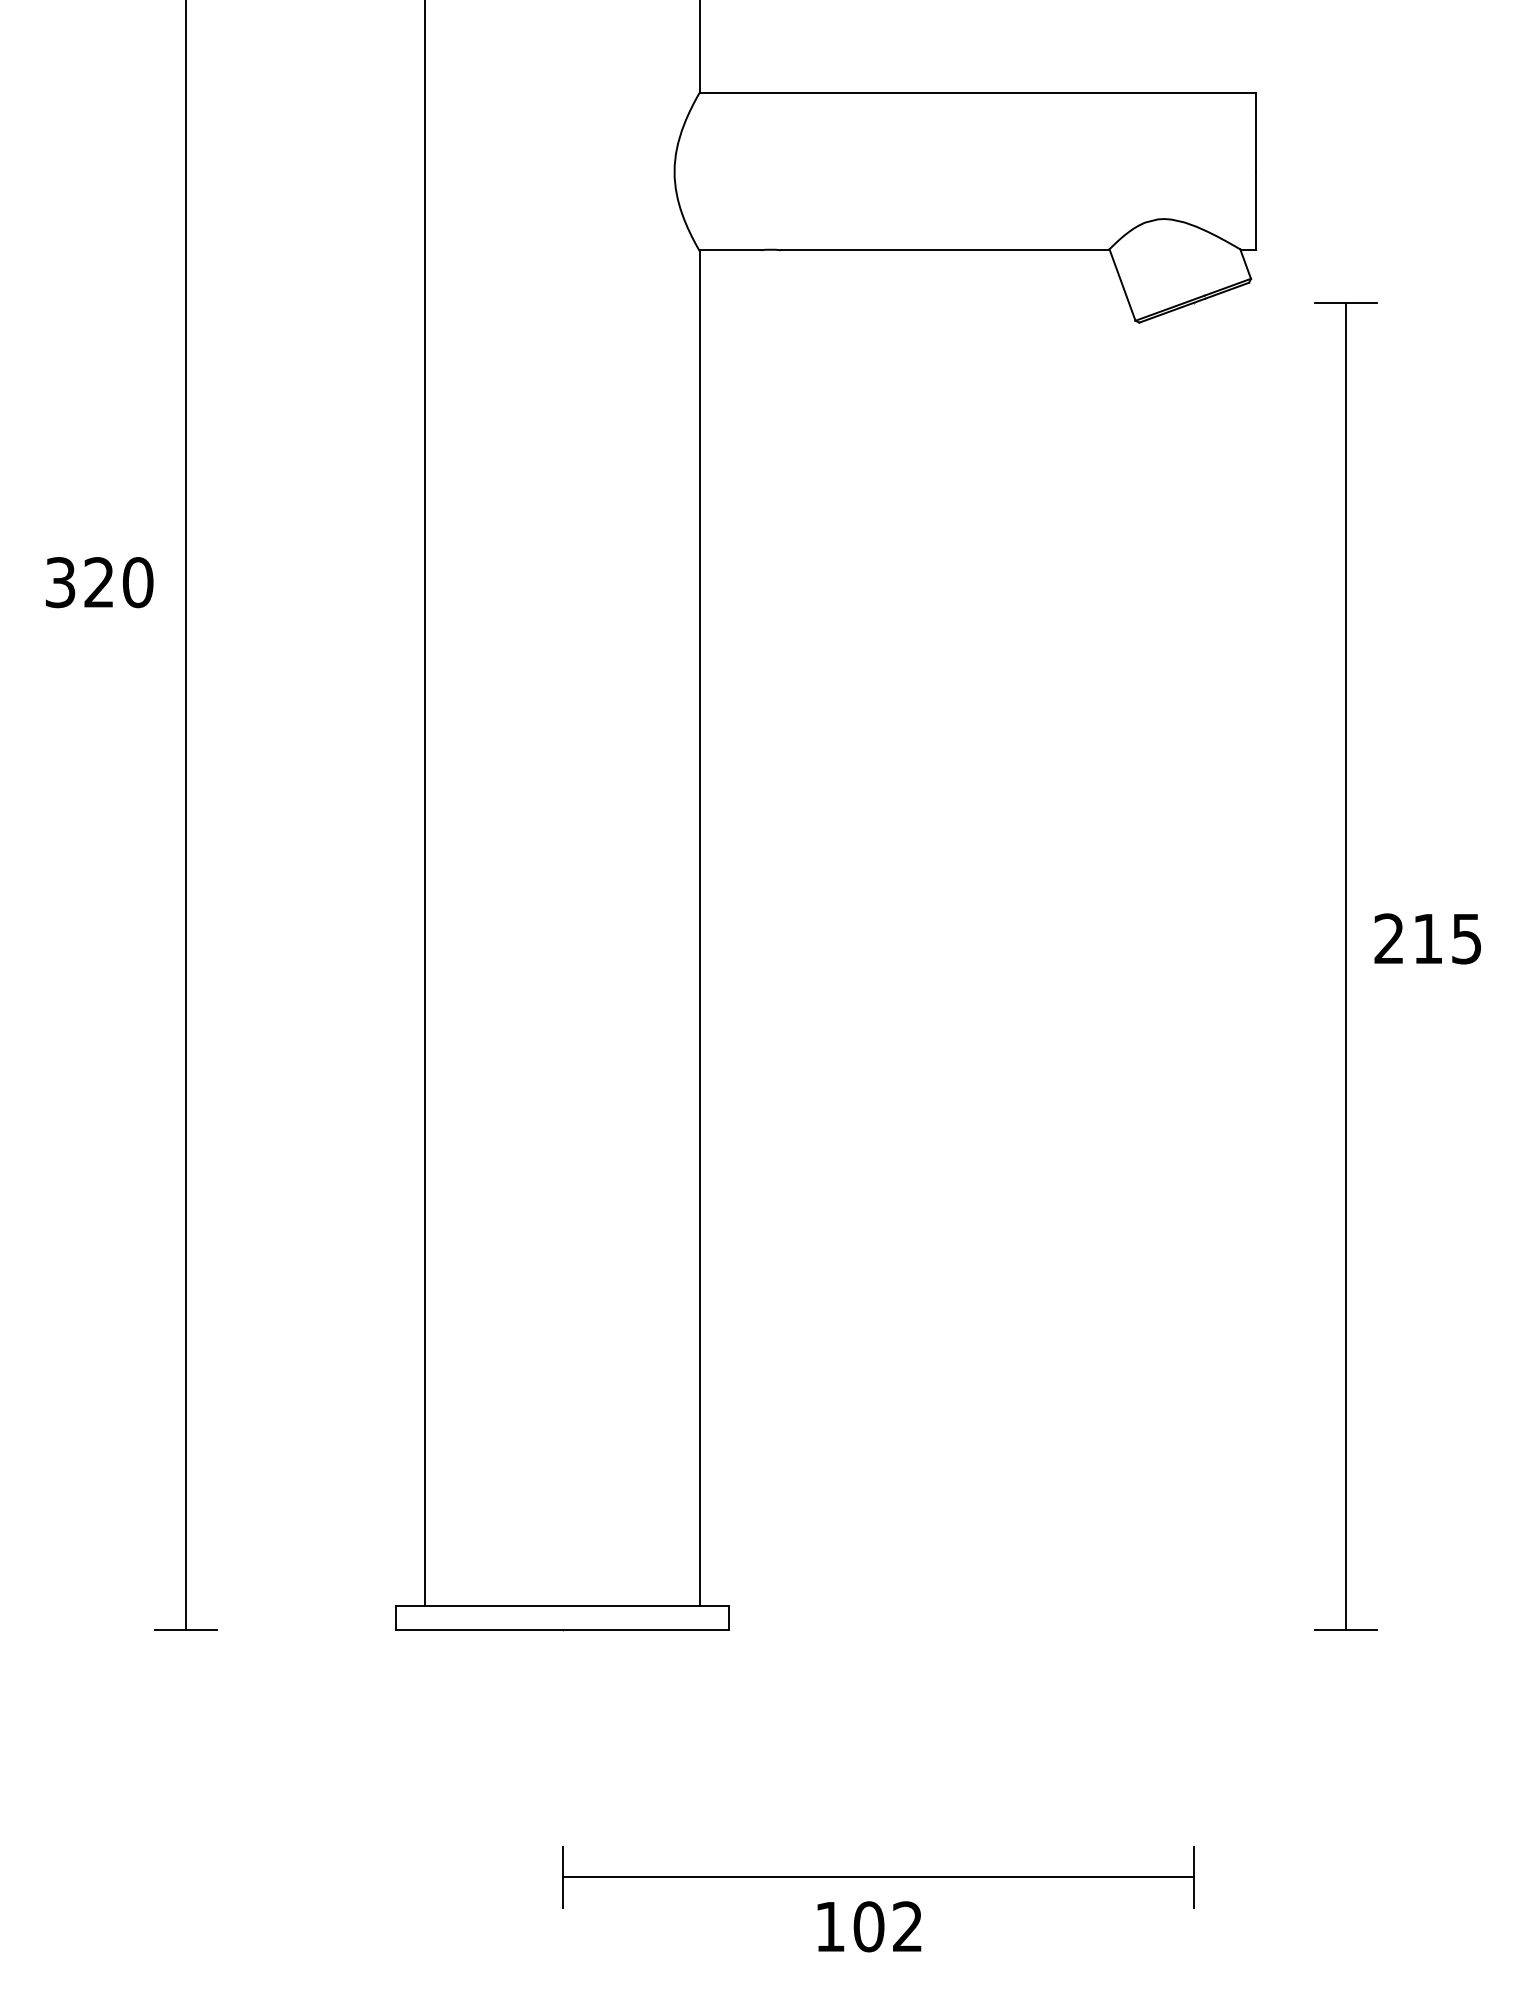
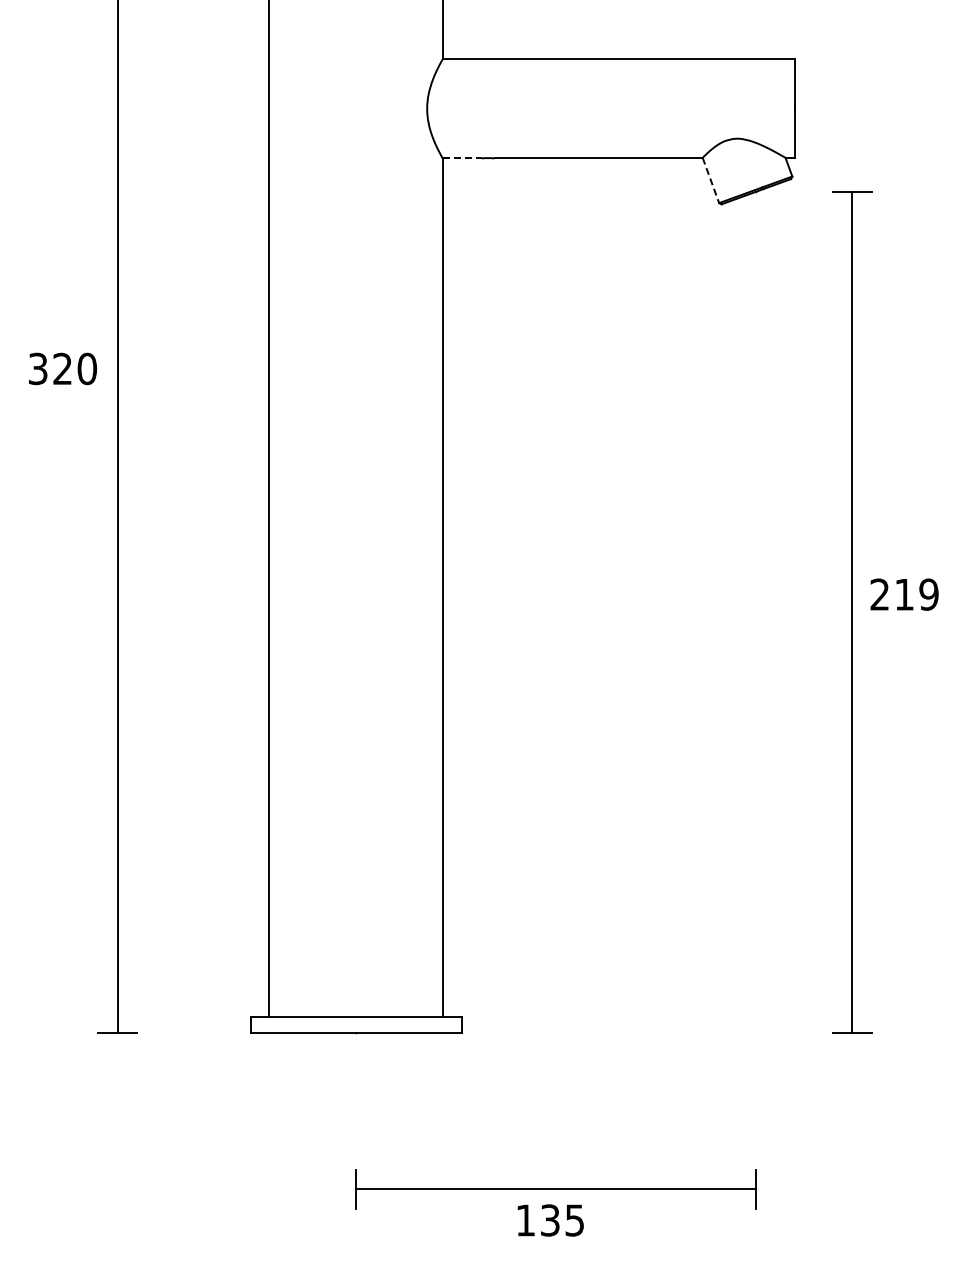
line: (730, 250) -> (462, 158), solid -> dashed
line: (1123, 285) -> (711, 180), solid -> dashed
text: (1465, 938) -> (928, 594), 215 -> 219
text: (886, 1926) -> (561, 1220), 102 -> 135

